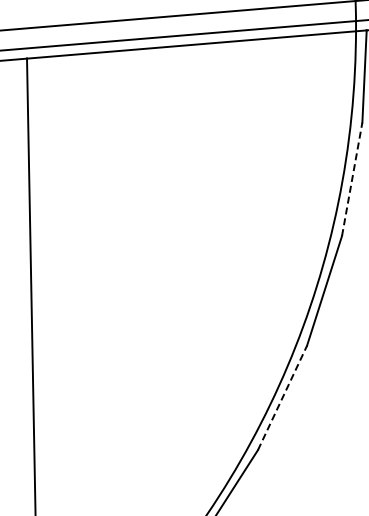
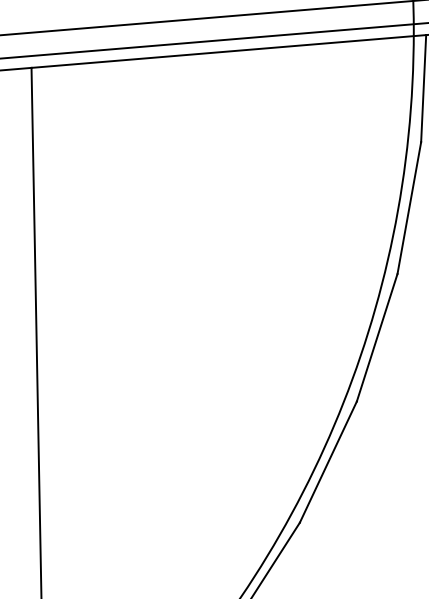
line: (352, 179) -> (409, 208), dashed -> solid
line: (282, 397) -> (328, 461), dashed -> solid

